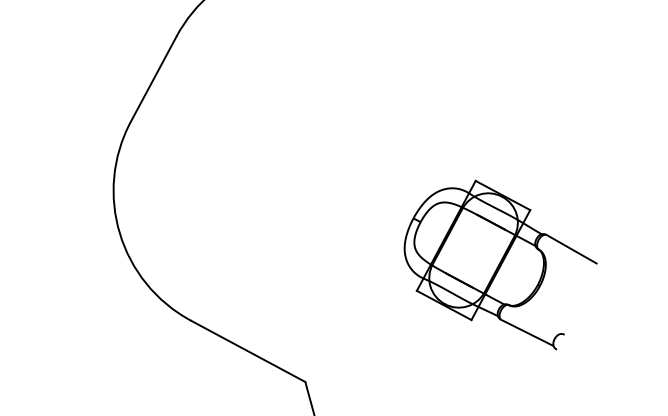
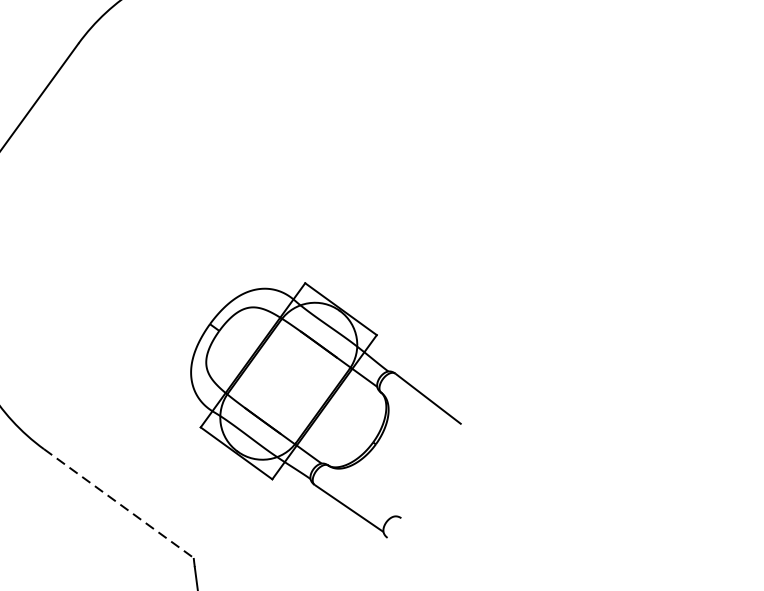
part: (500, 264) -> (324, 406), moved
line: (248, 351) -> (119, 503), solid -> dashed

